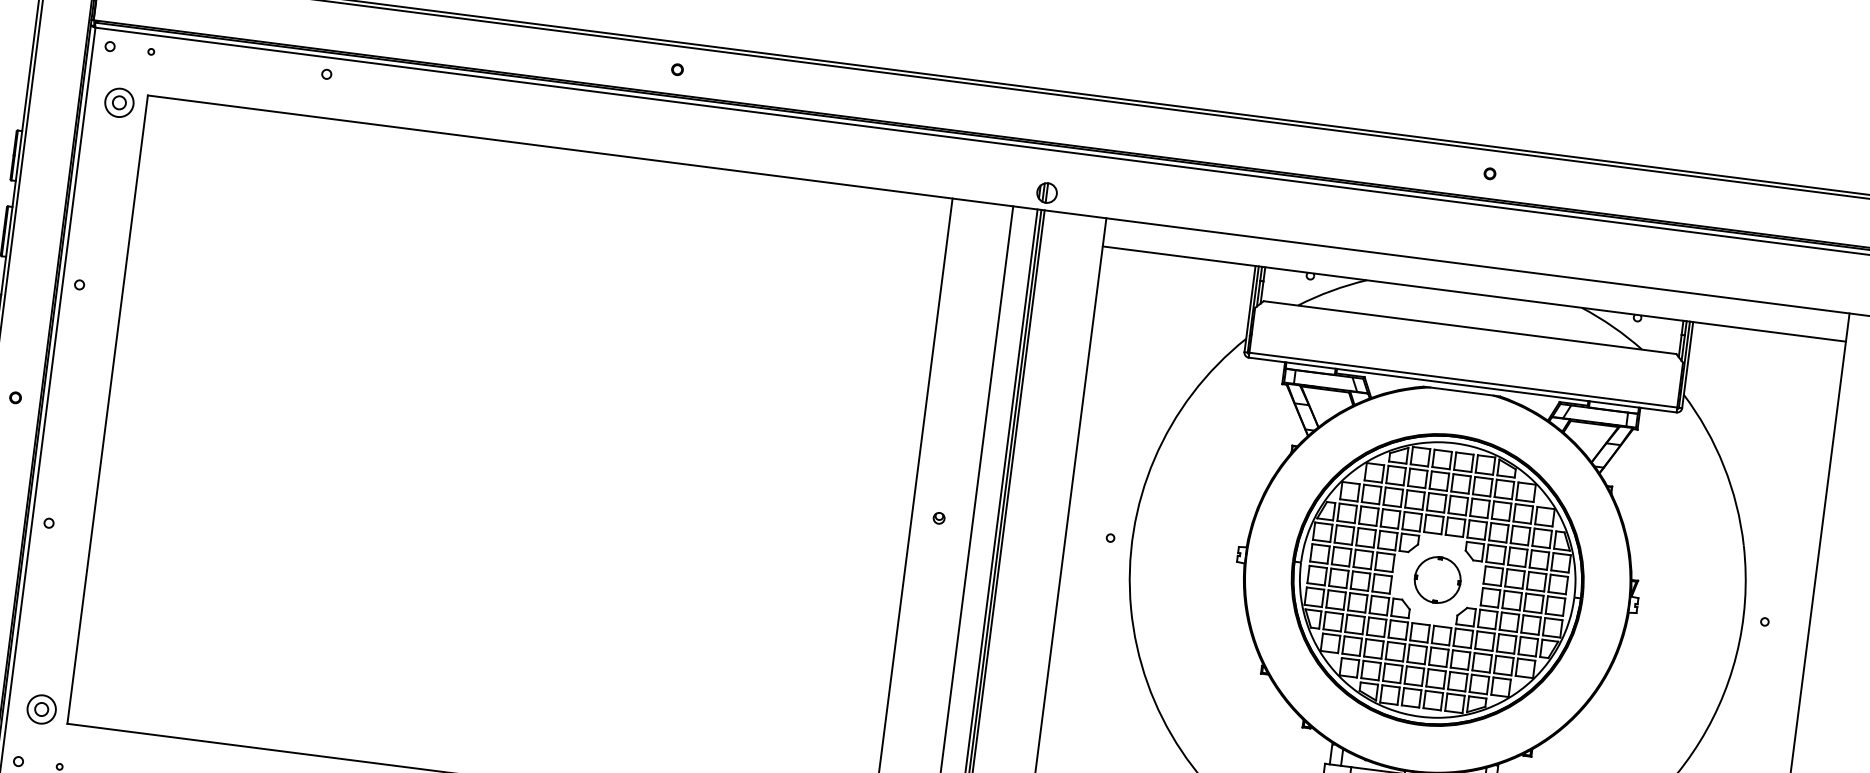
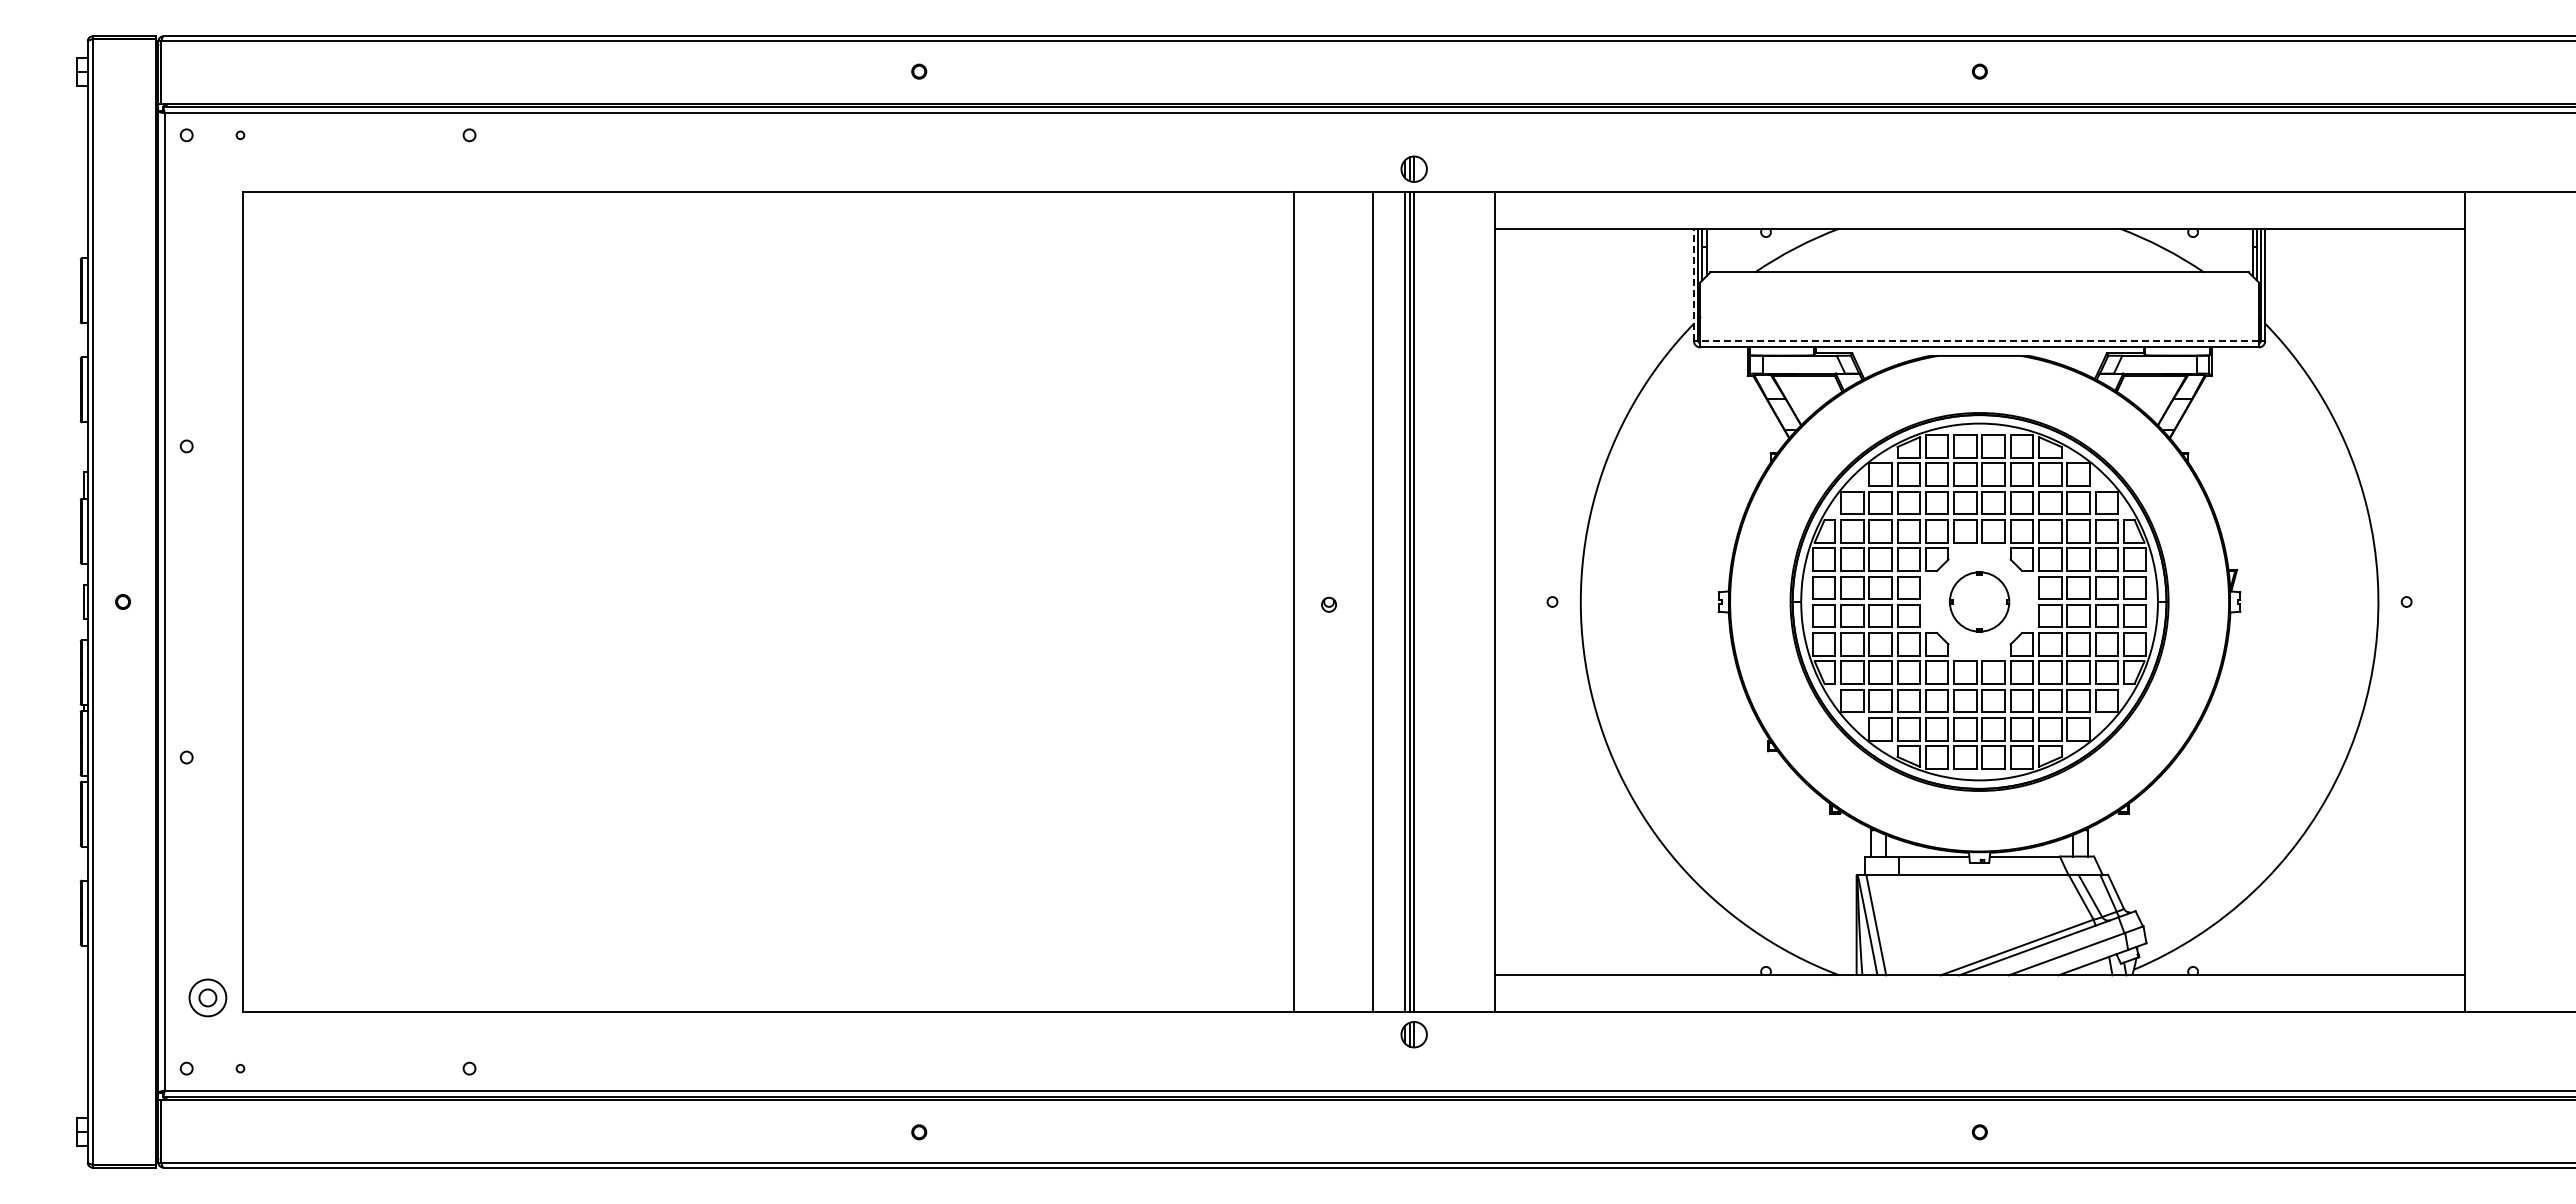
part: (119, 102) -> (207, 205), removed
line: (1249, 308) -> (1693, 284), solid -> dashed
line: (1463, 380) -> (1979, 341), solid -> dashed

